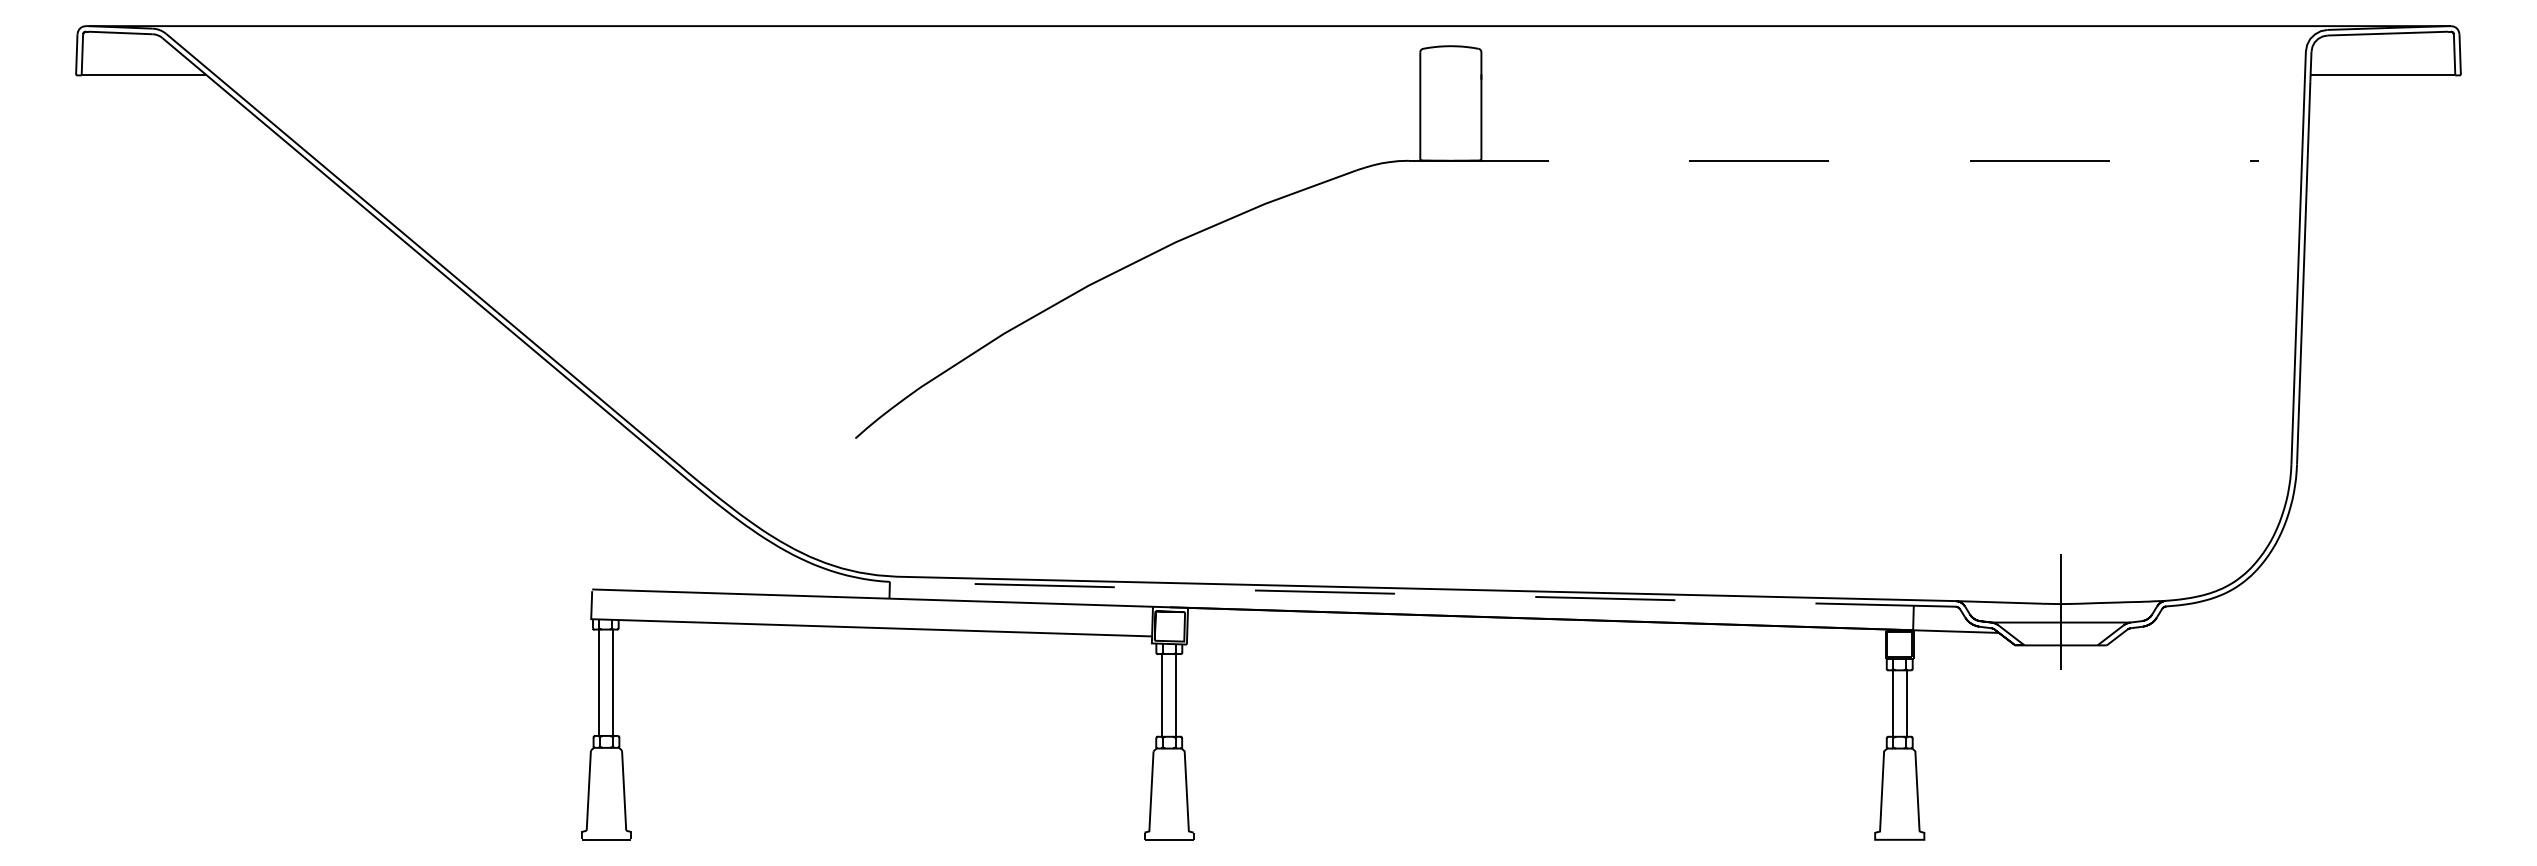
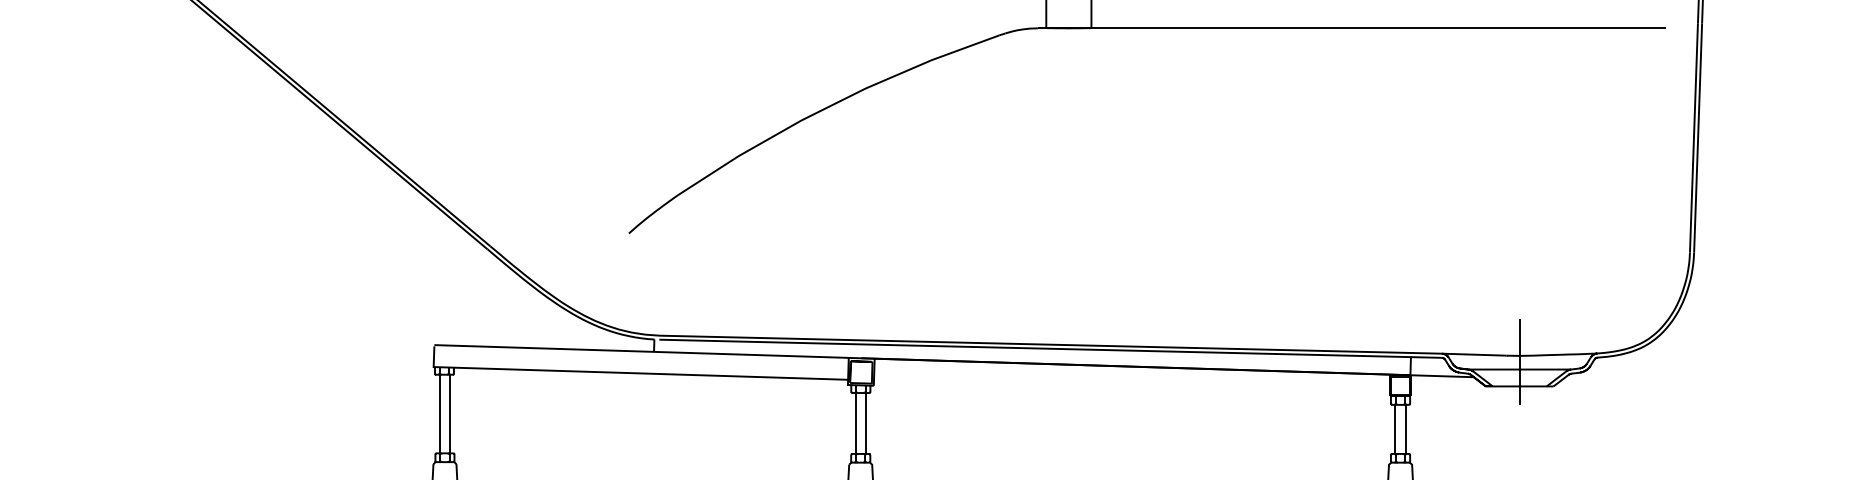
line: (1834, 160) -> (1352, 28), dashed -> solid
line: (1426, 594) -> (1050, 348), dashed -> solid

